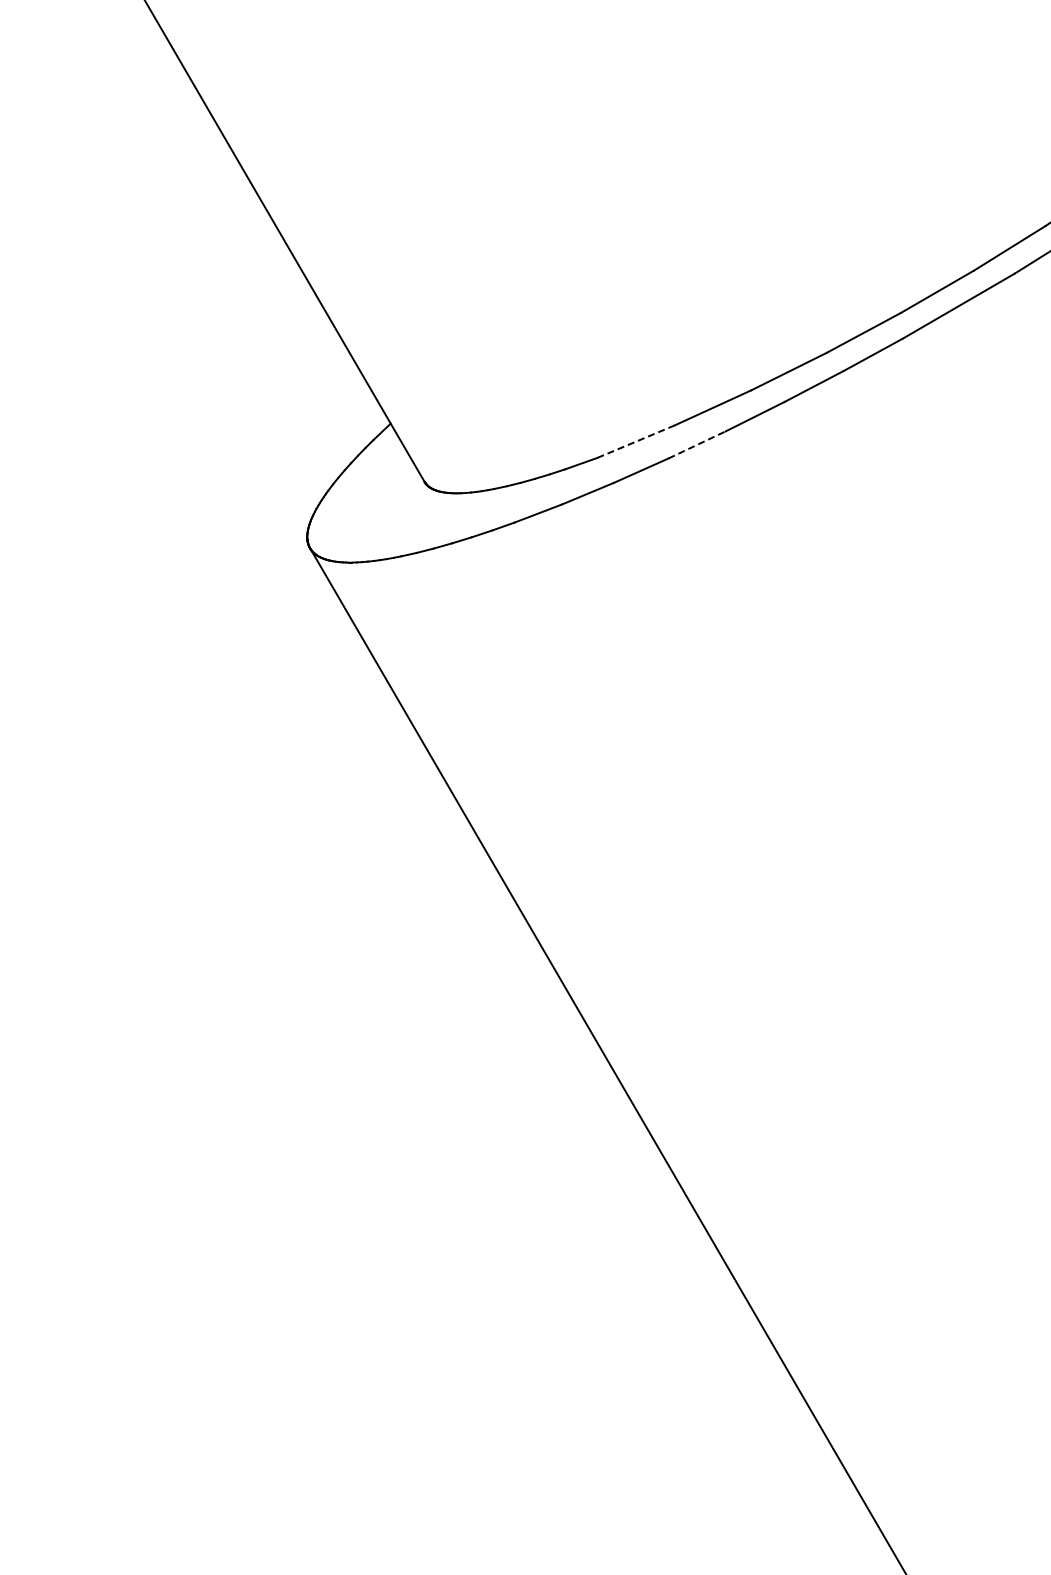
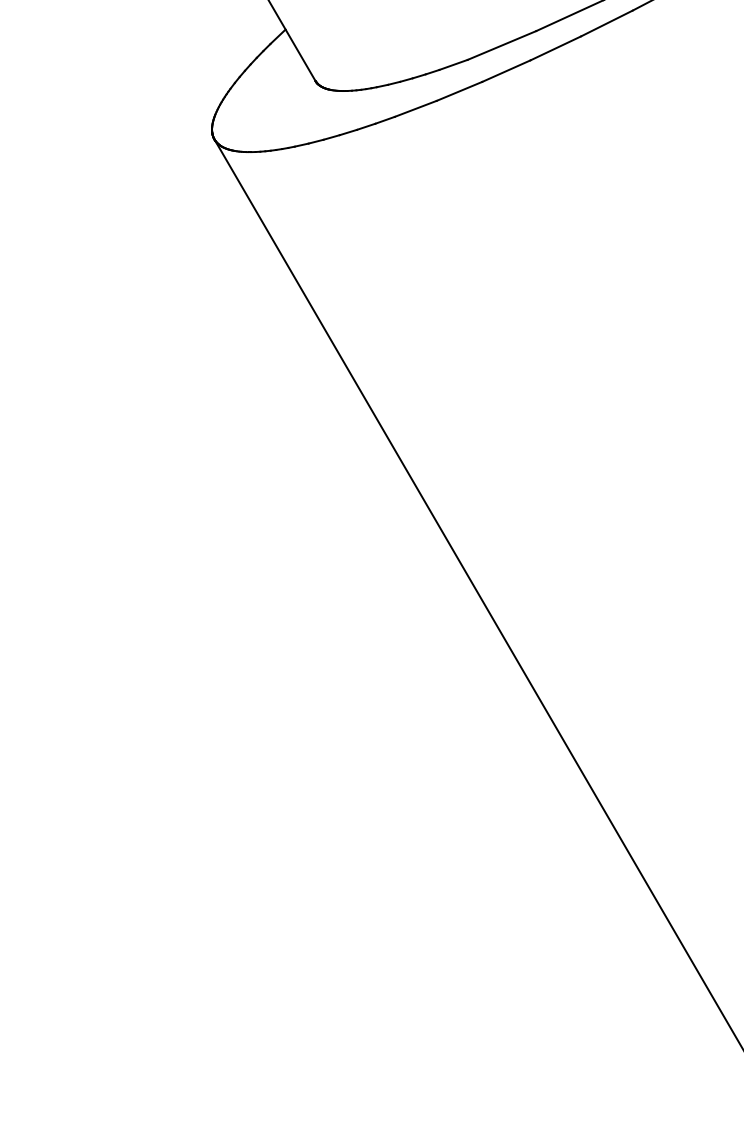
line: (635, 441) -> (501, 45), dashed -> solid
line: (697, 444) -> (556, 47), dashed -> solid

